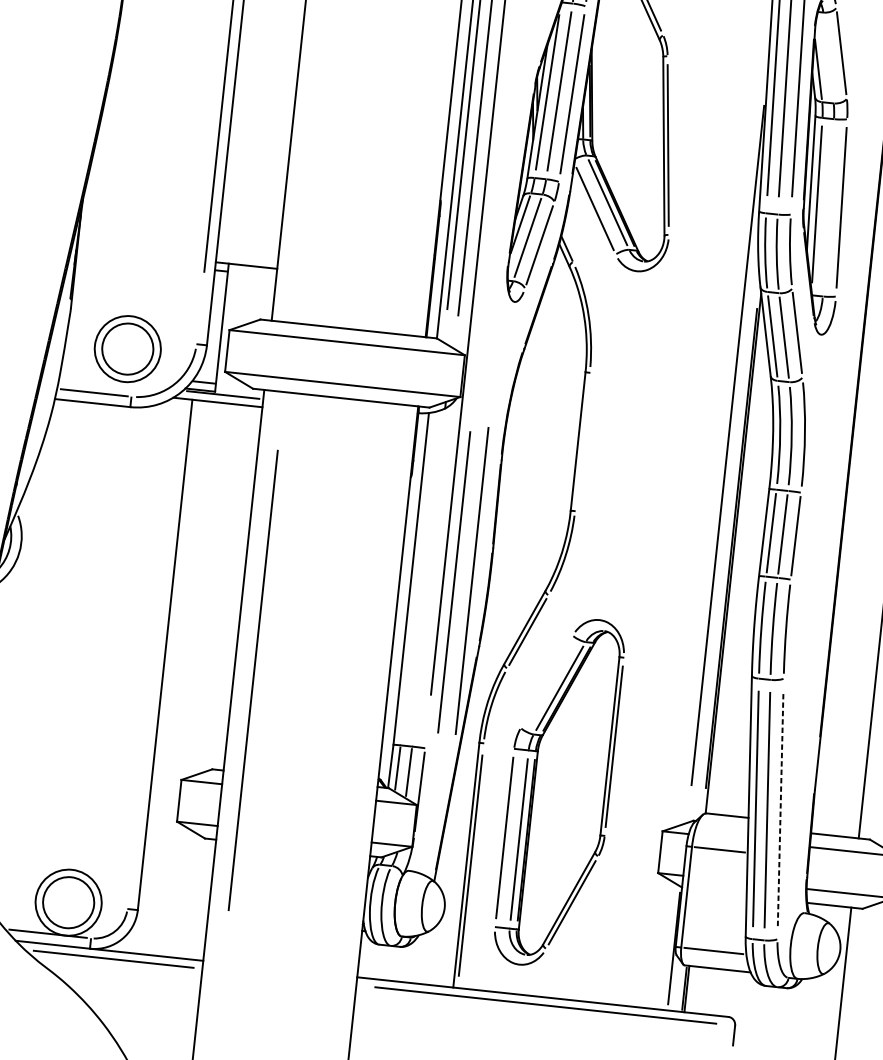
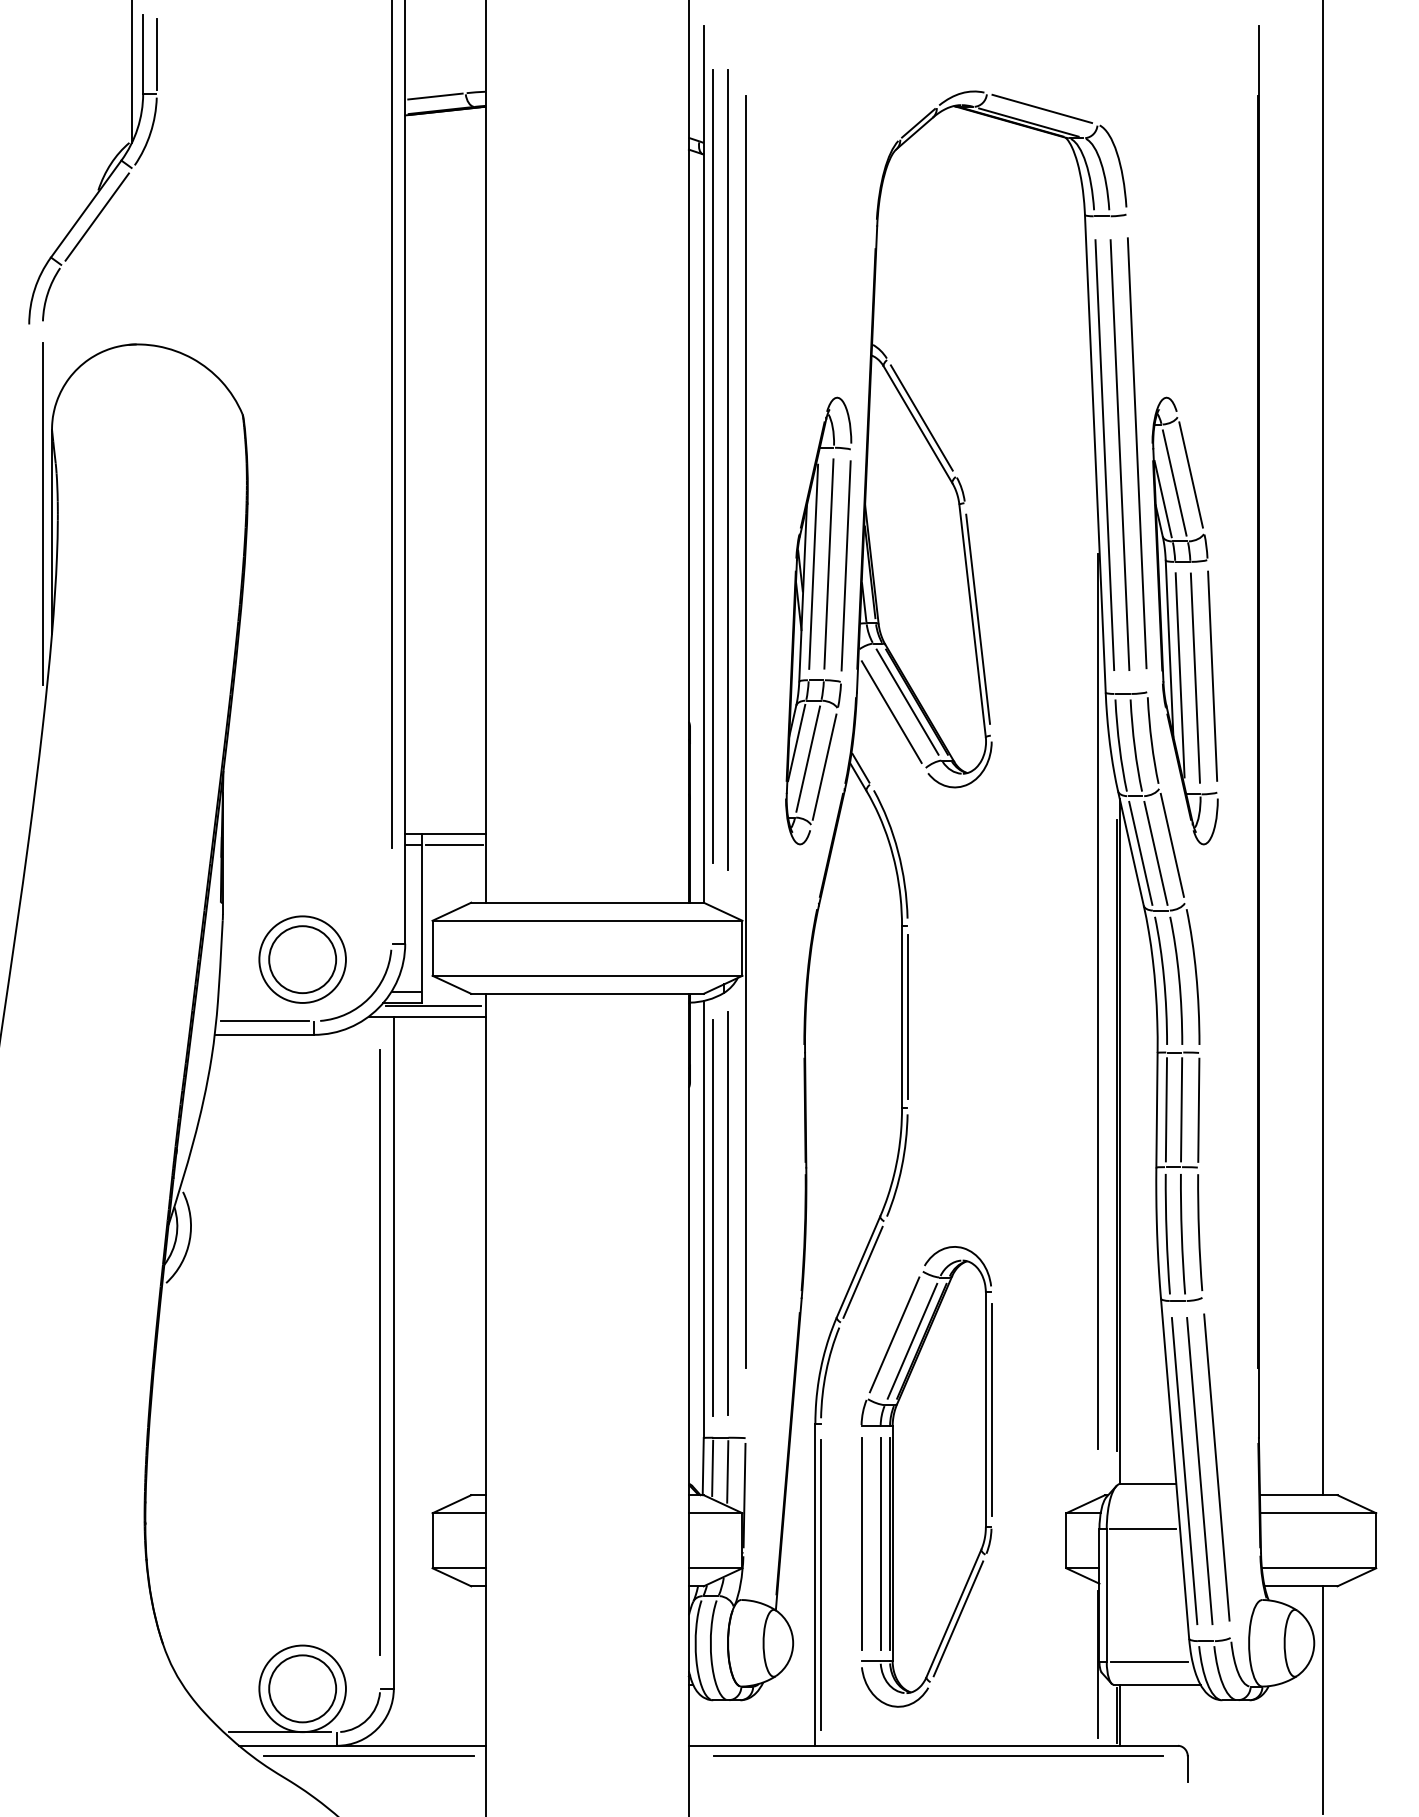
line: (828, 57) -> (1174, 482), added
line: (827, 207) -> (1194, 677), added
line: (251, 273) -> (453, 844), added
line: (582, 442) -> (907, 1017), added
line: (471, 580) -> (727, 1213), moved
line: (453, 581) -> (712, 1217), moved
line: (252, 680) -> (379, 1352), moved
line: (546, 681) -> (894, 1334), added
line: (780, 808) -> (1216, 1467), dashed -> solid

